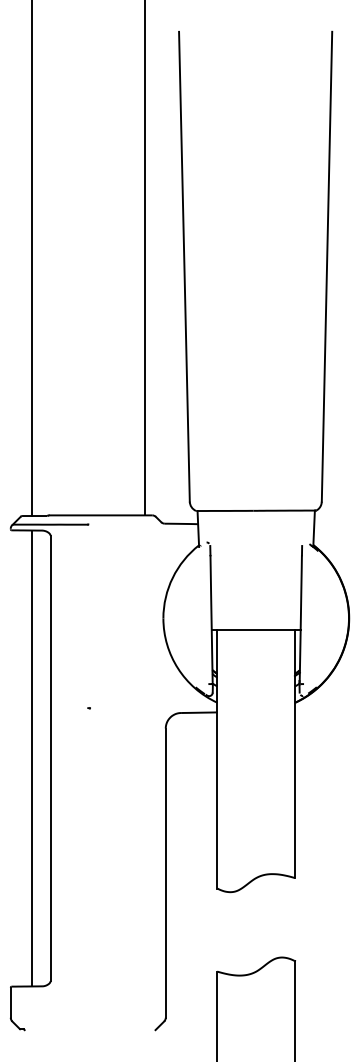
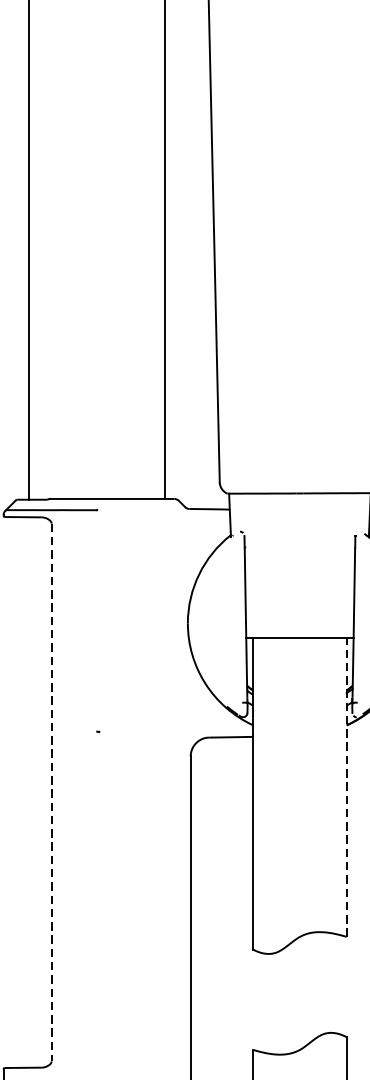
line: (294, 754) -> (346, 787), solid -> dashed
line: (31, 758) -> (28, 792), removed
line: (50, 758) -> (51, 792), solid -> dashed

